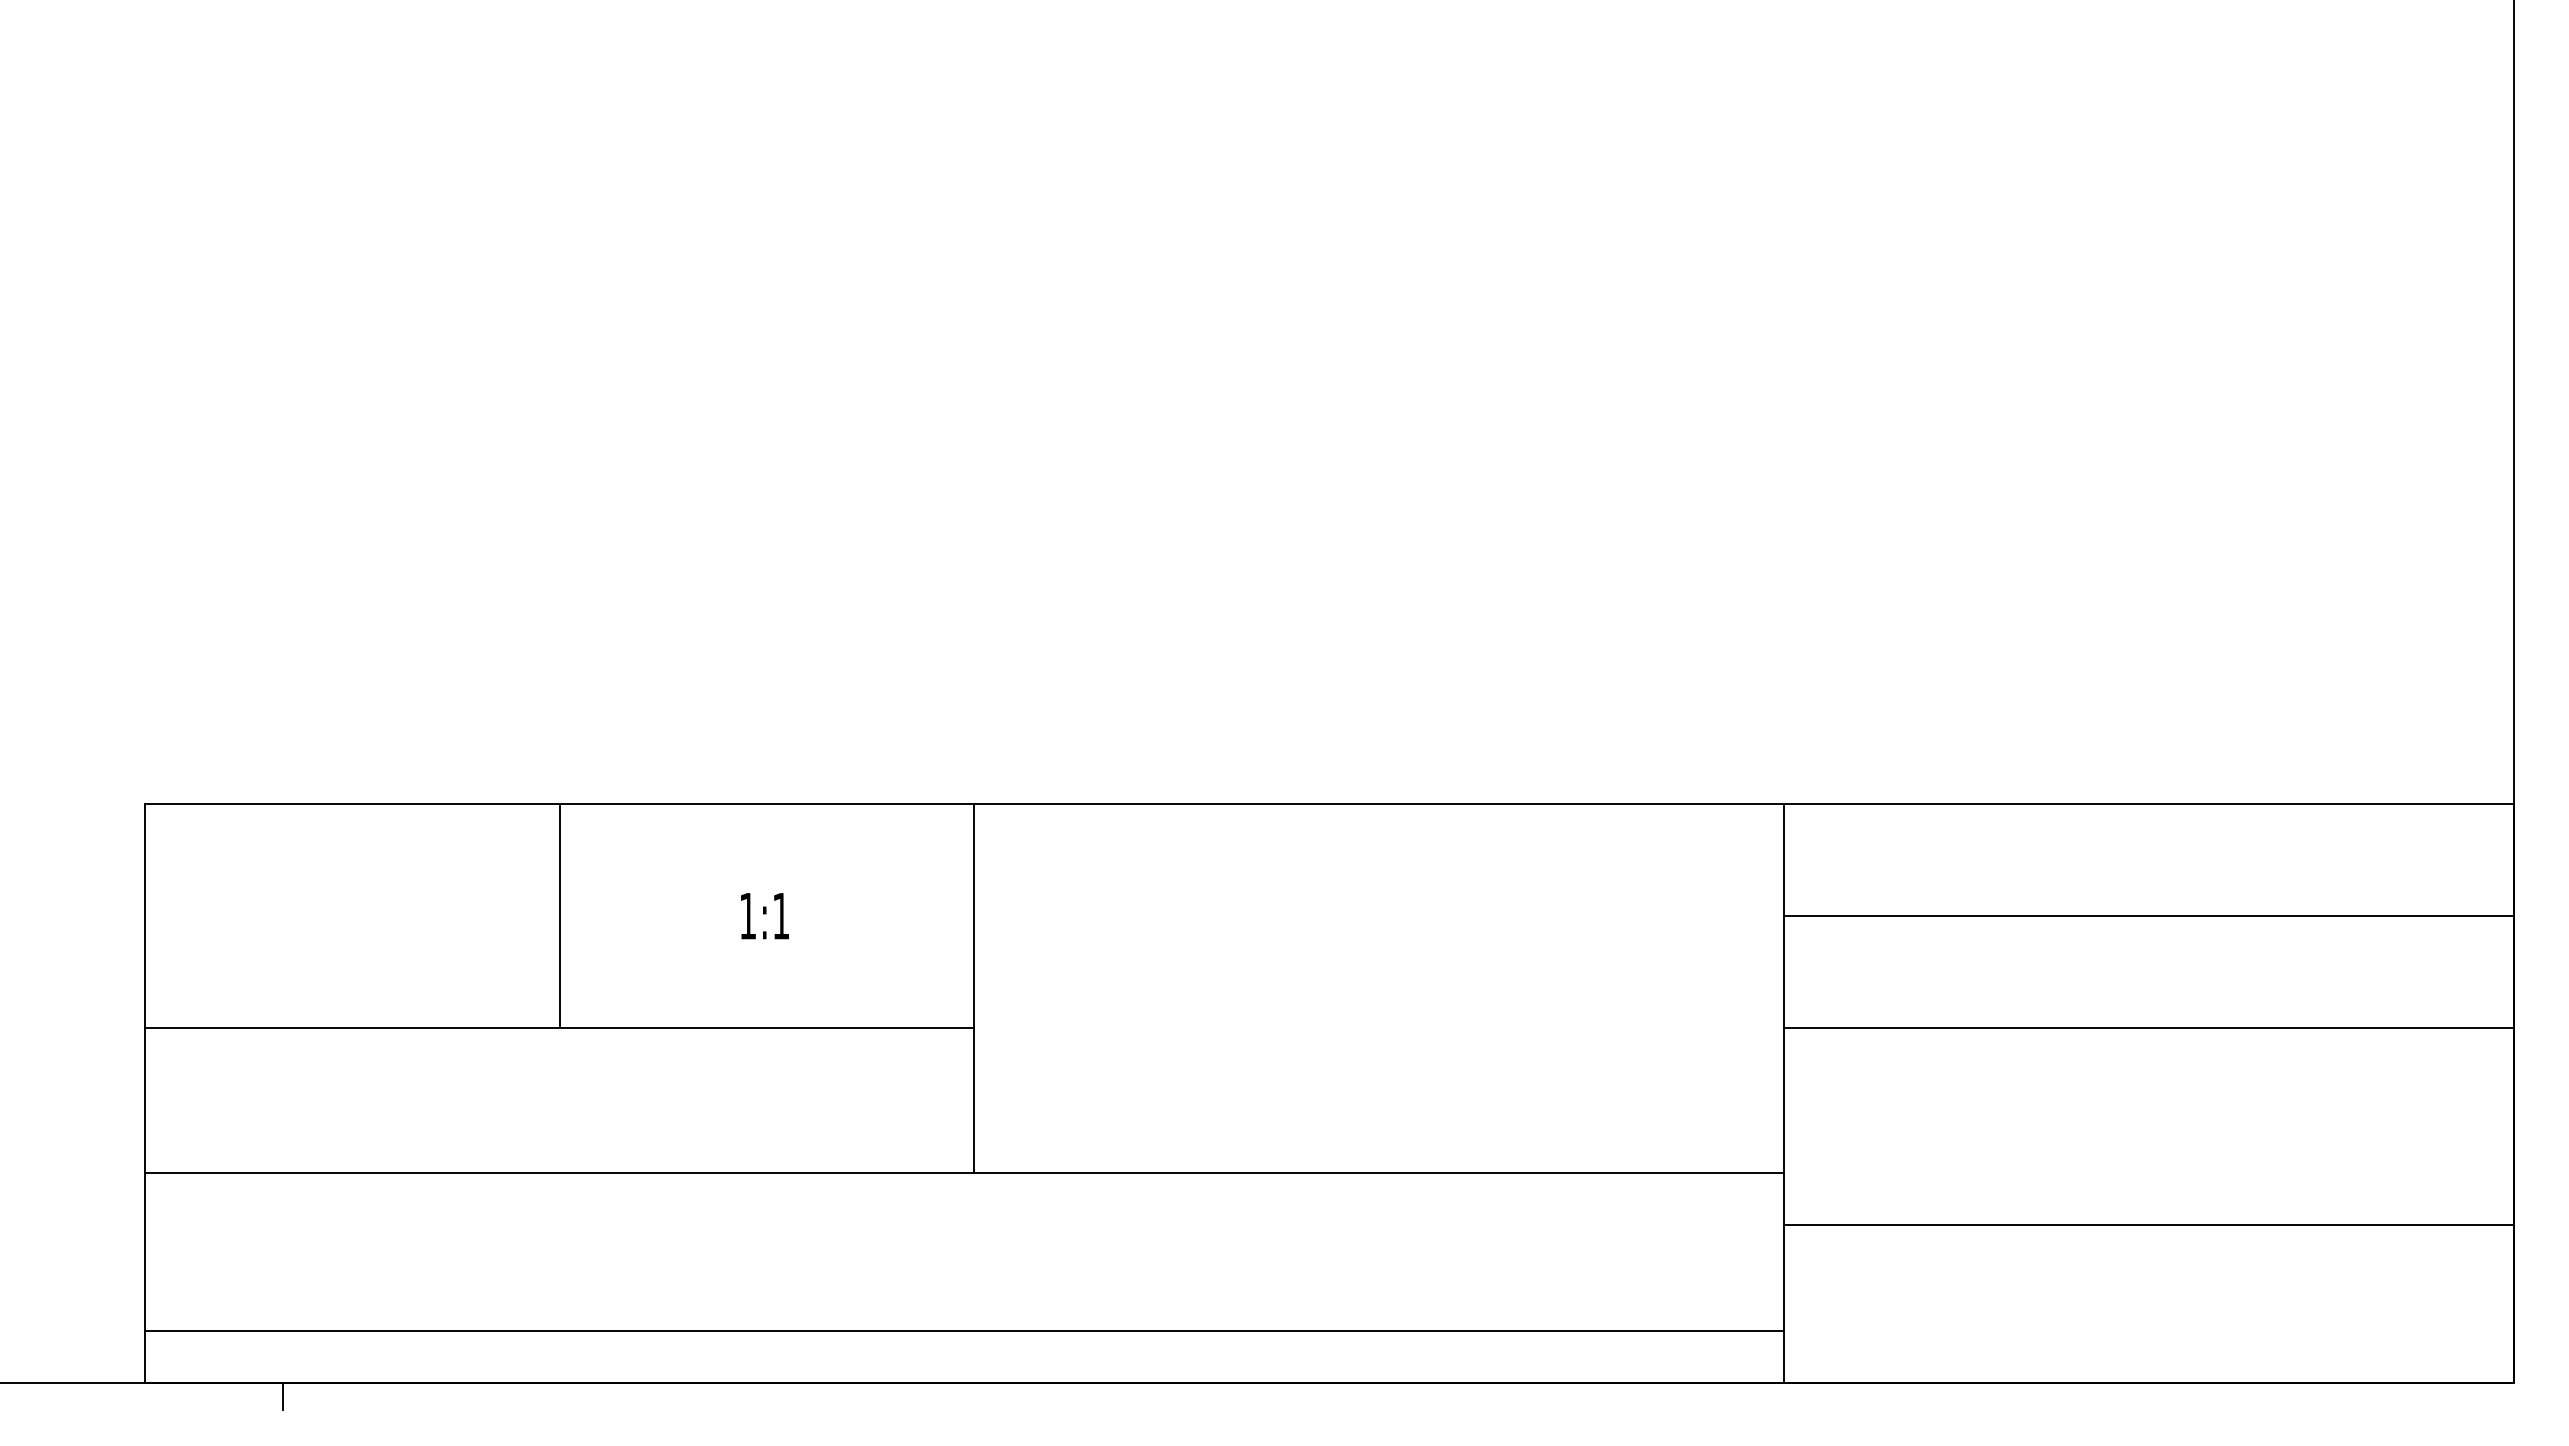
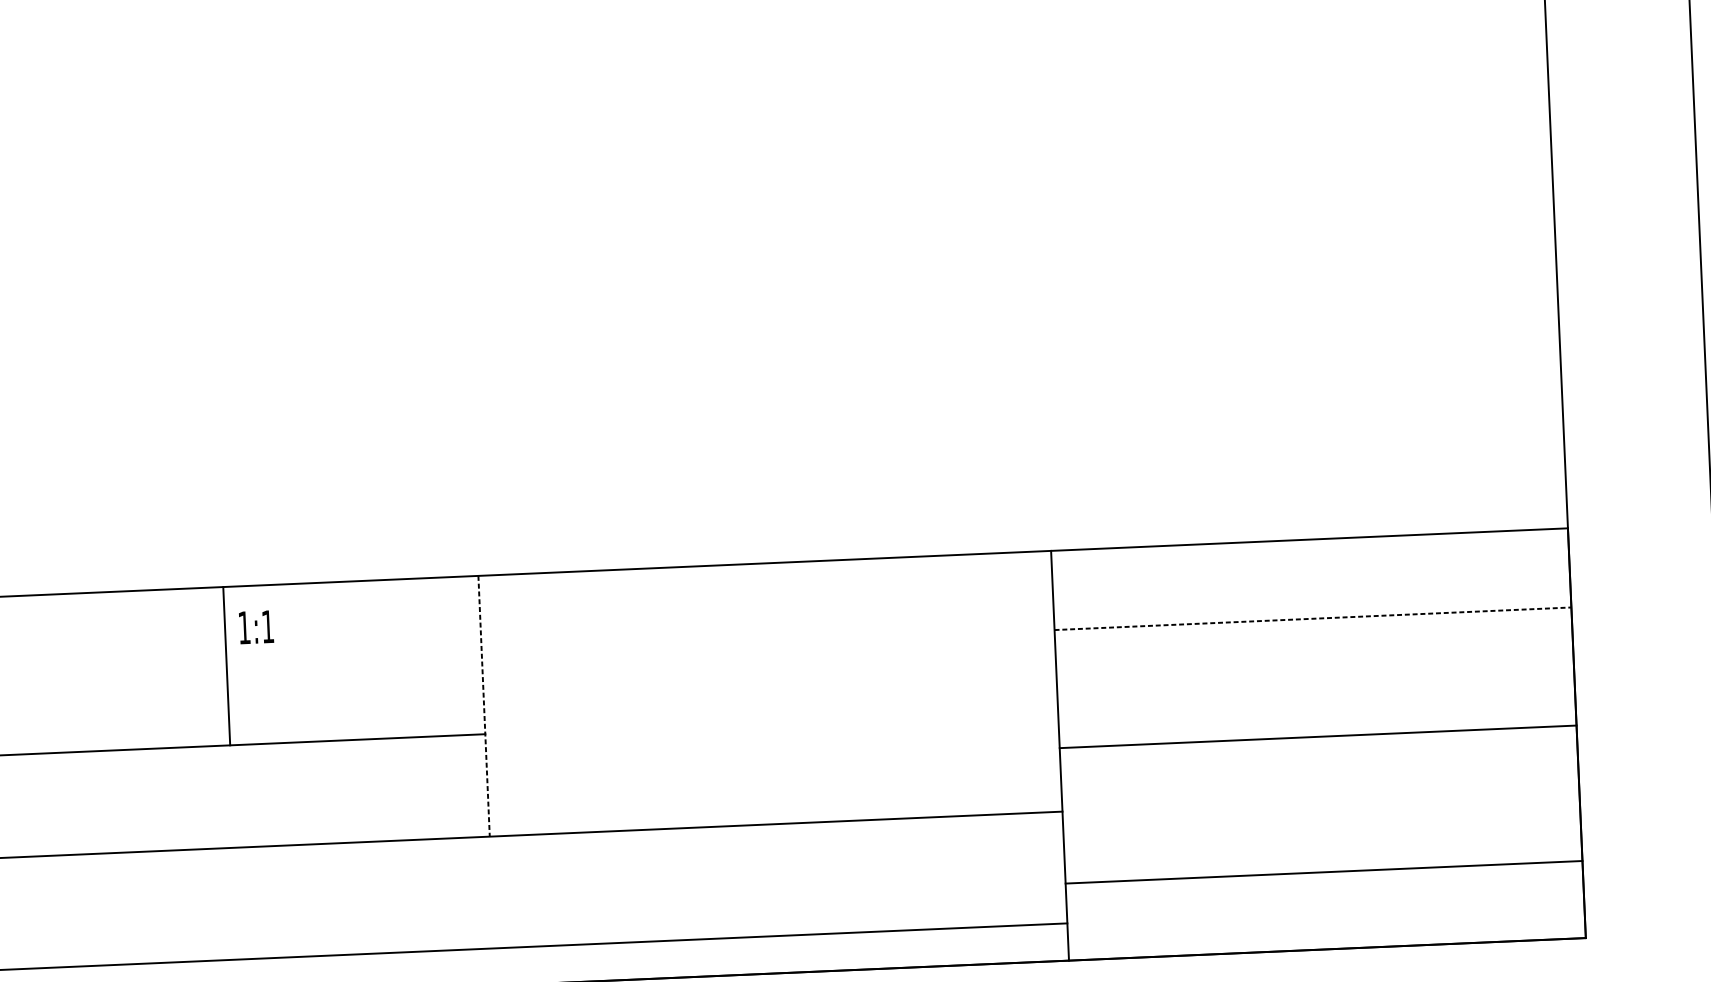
line: (559, 916) -> (226, 666), moved
text: (764, 916) -> (256, 627), moved
line: (2149, 916) -> (1313, 618), solid -> dashed
line: (974, 989) -> (484, 706), solid -> dashed
line: (2148, 1028) -> (1318, 737), moved
line: (2148, 1225) -> (1323, 872), moved

